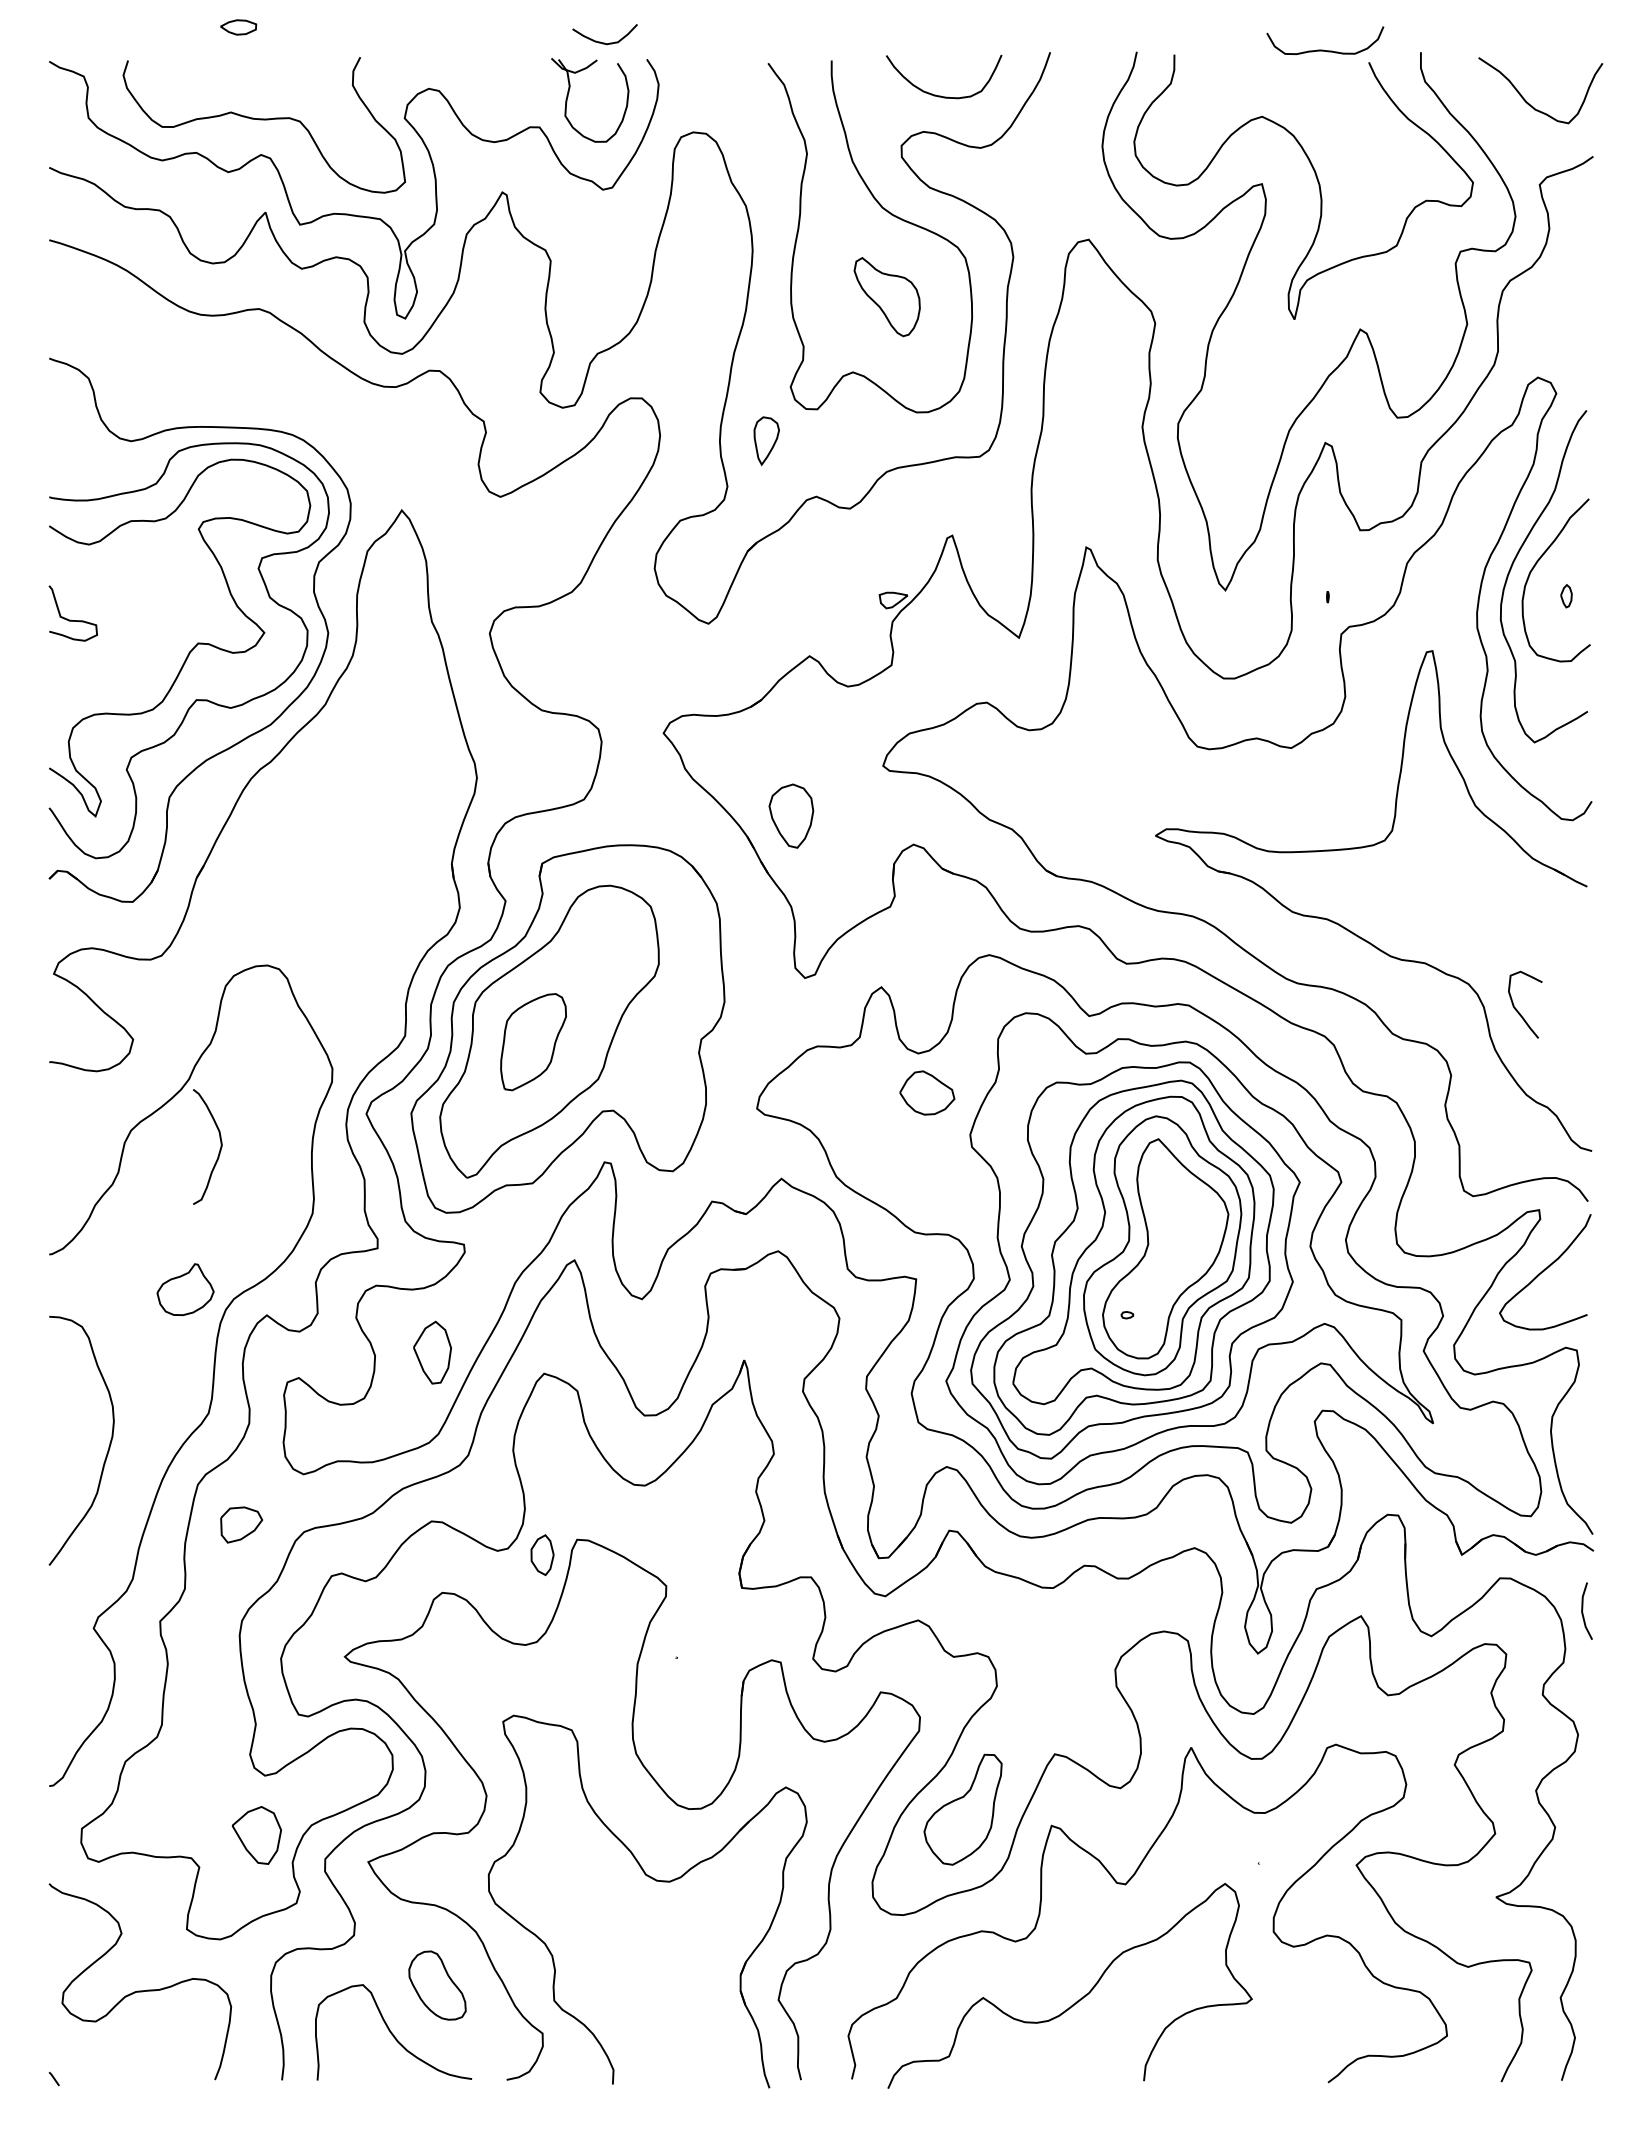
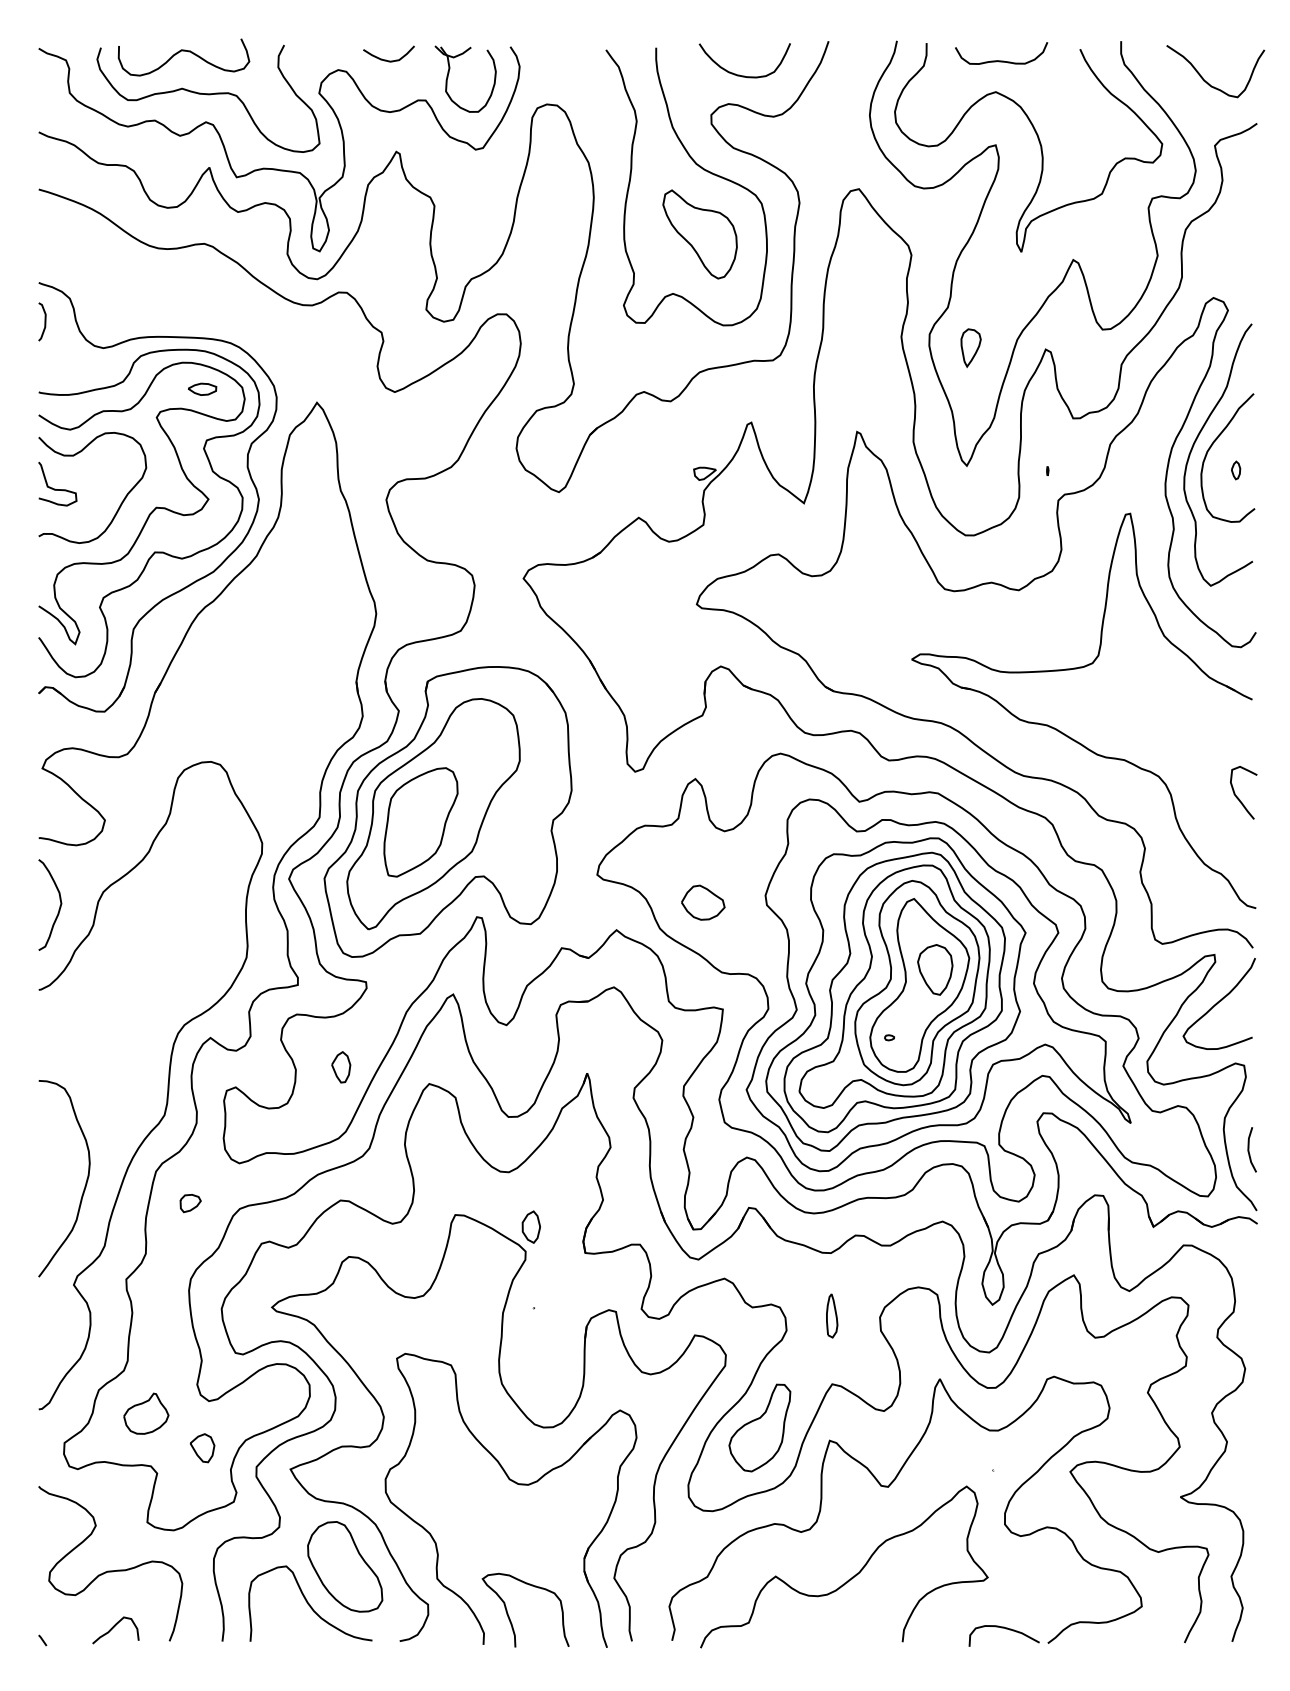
part: (238, 27) -> (202, 389), moved
curve: (604, 42) -> (388, 60), moved
curve: (1323, 49) -> (1000, 60), moved
curve: (228, 66) -> (180, 52), added
part: (886, 296) -> (699, 233), size x1.43
curve: (56, 407) -> (44, 321), added
part: (766, 441) -> (970, 348), moved
curve: (153, 637) -> (121, 503), added
part: (791, 815) -> (935, 969), moved
curve: (1517, 1009) -> (1237, 796), moved
part: (533, 1041) -> (420, 821), size x1.43
part: (927, 1092) -> (703, 902), moved
curve: (219, 1149) -> (59, 907), moved
part: (185, 1289) -> (146, 1413), moved
part: (432, 1352) -> (341, 1067), size x0.62
curve: (108, 1446) -> (85, 1183), moved
part: (241, 1525) -> (190, 1203), size x0.62
part: (542, 1555) -> (531, 1227), moved
line: (1583, 1609) -> (1249, 1148), moved
part: (1054, 1667) -> (832, 1315), added
part: (256, 1834) -> (202, 1447), size x0.62
part: (437, 1985) -> (345, 1566), size x1.67
curve: (646, 2050) -> (510, 1618), added
curve: (144, 2062) -> (113, 1627), added
curve: (1274, 2064) -> (1005, 1629), added

